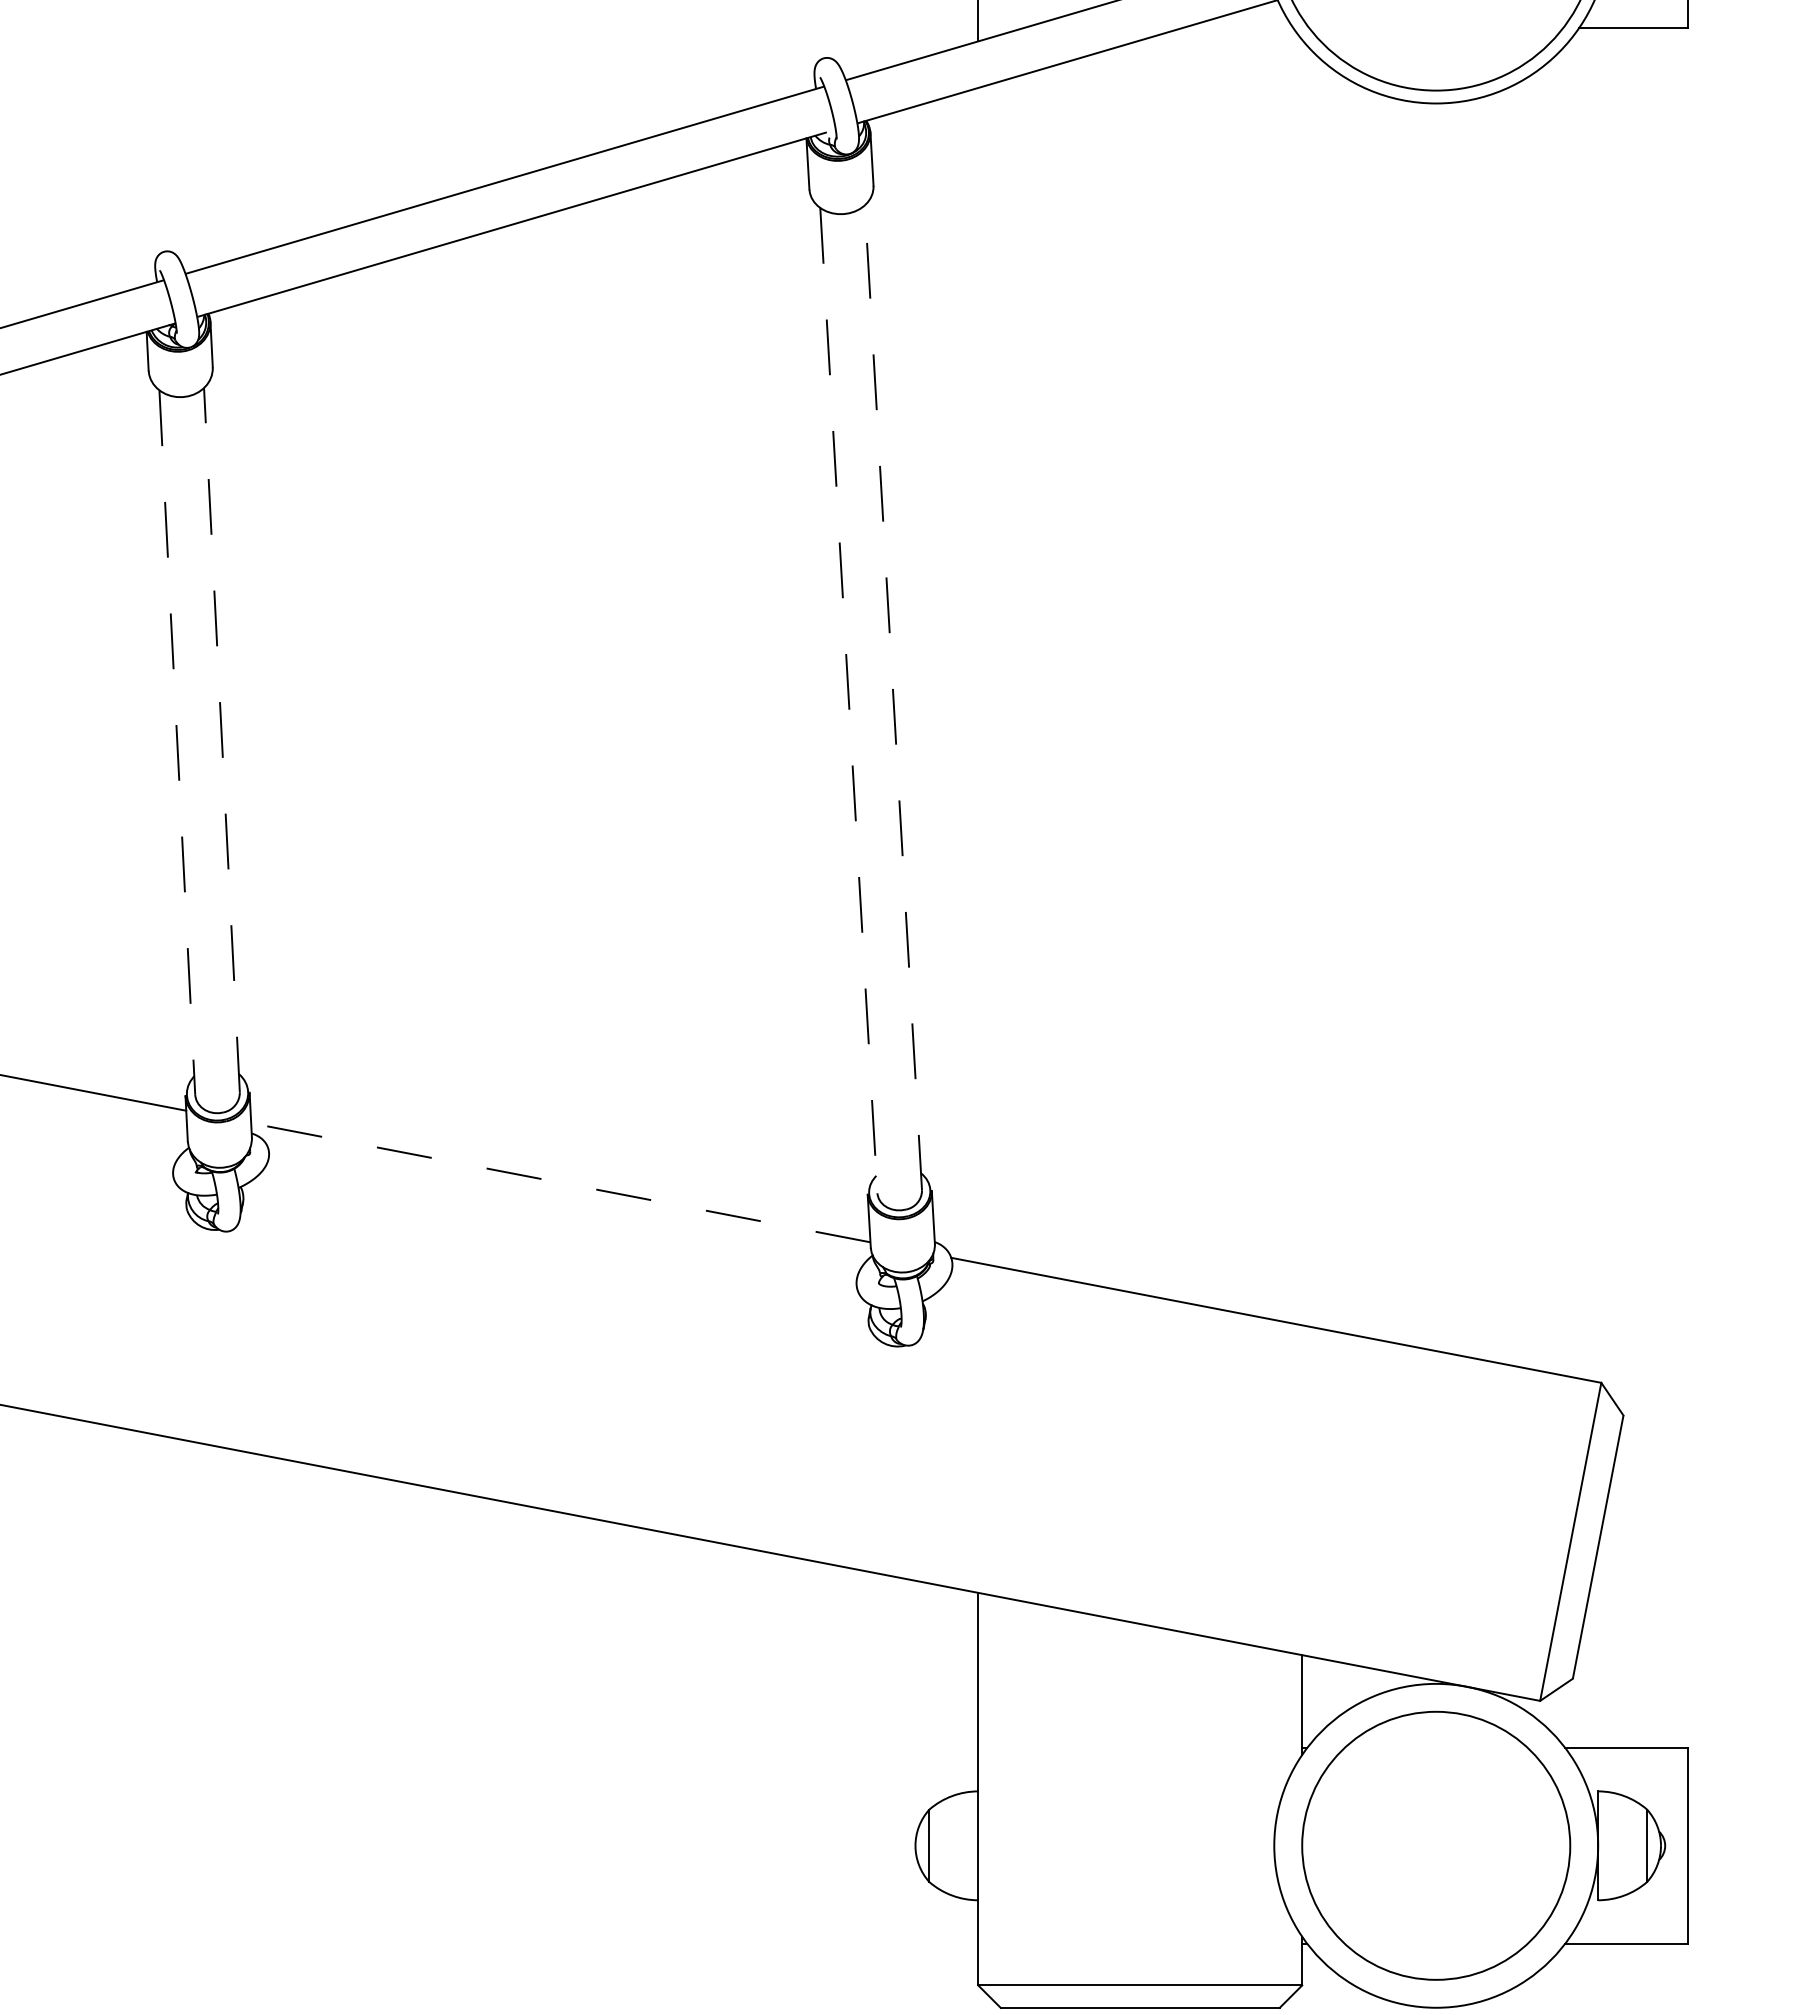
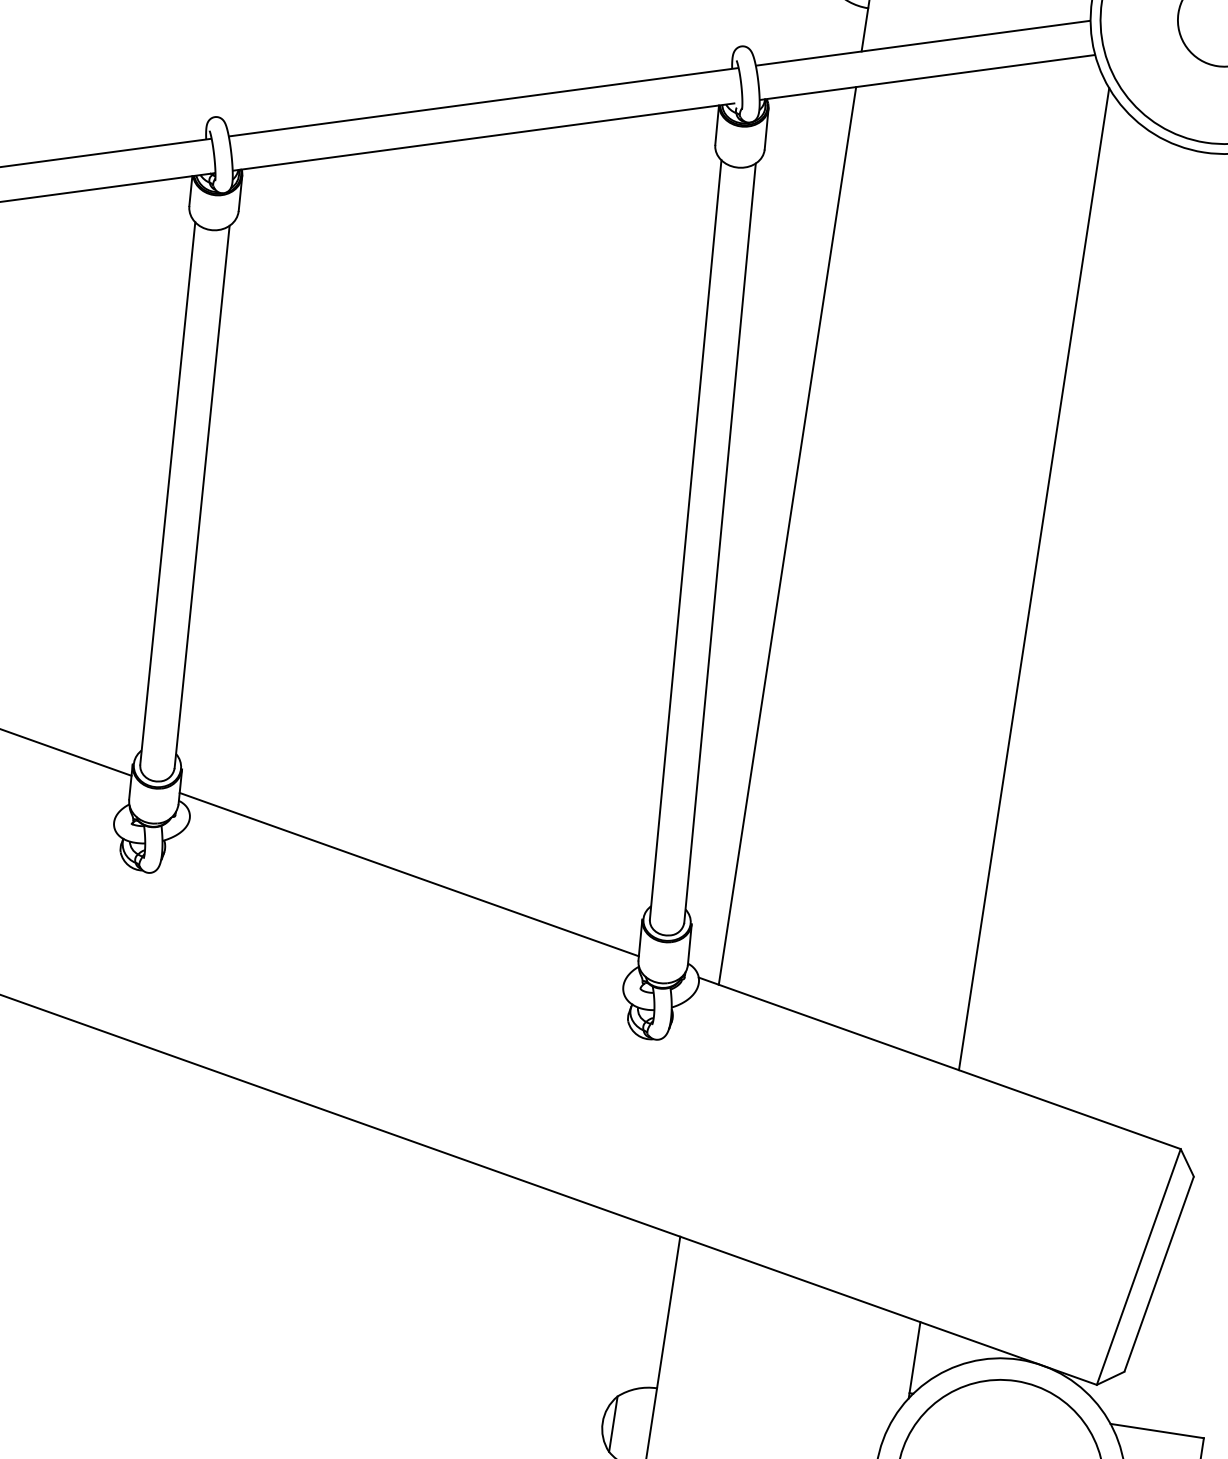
line: (978, 675) -> (787, 535), added
line: (1302, 682) -> (1034, 579), added
line: (893, 697) -> (720, 542), dashed -> solid
line: (848, 701) -> (685, 540), dashed -> solid
line: (221, 740) -> (201, 497), dashed -> solid
line: (177, 742) -> (167, 493), dashed -> solid
line: (560, 1182) -> (409, 874), dashed -> solid

